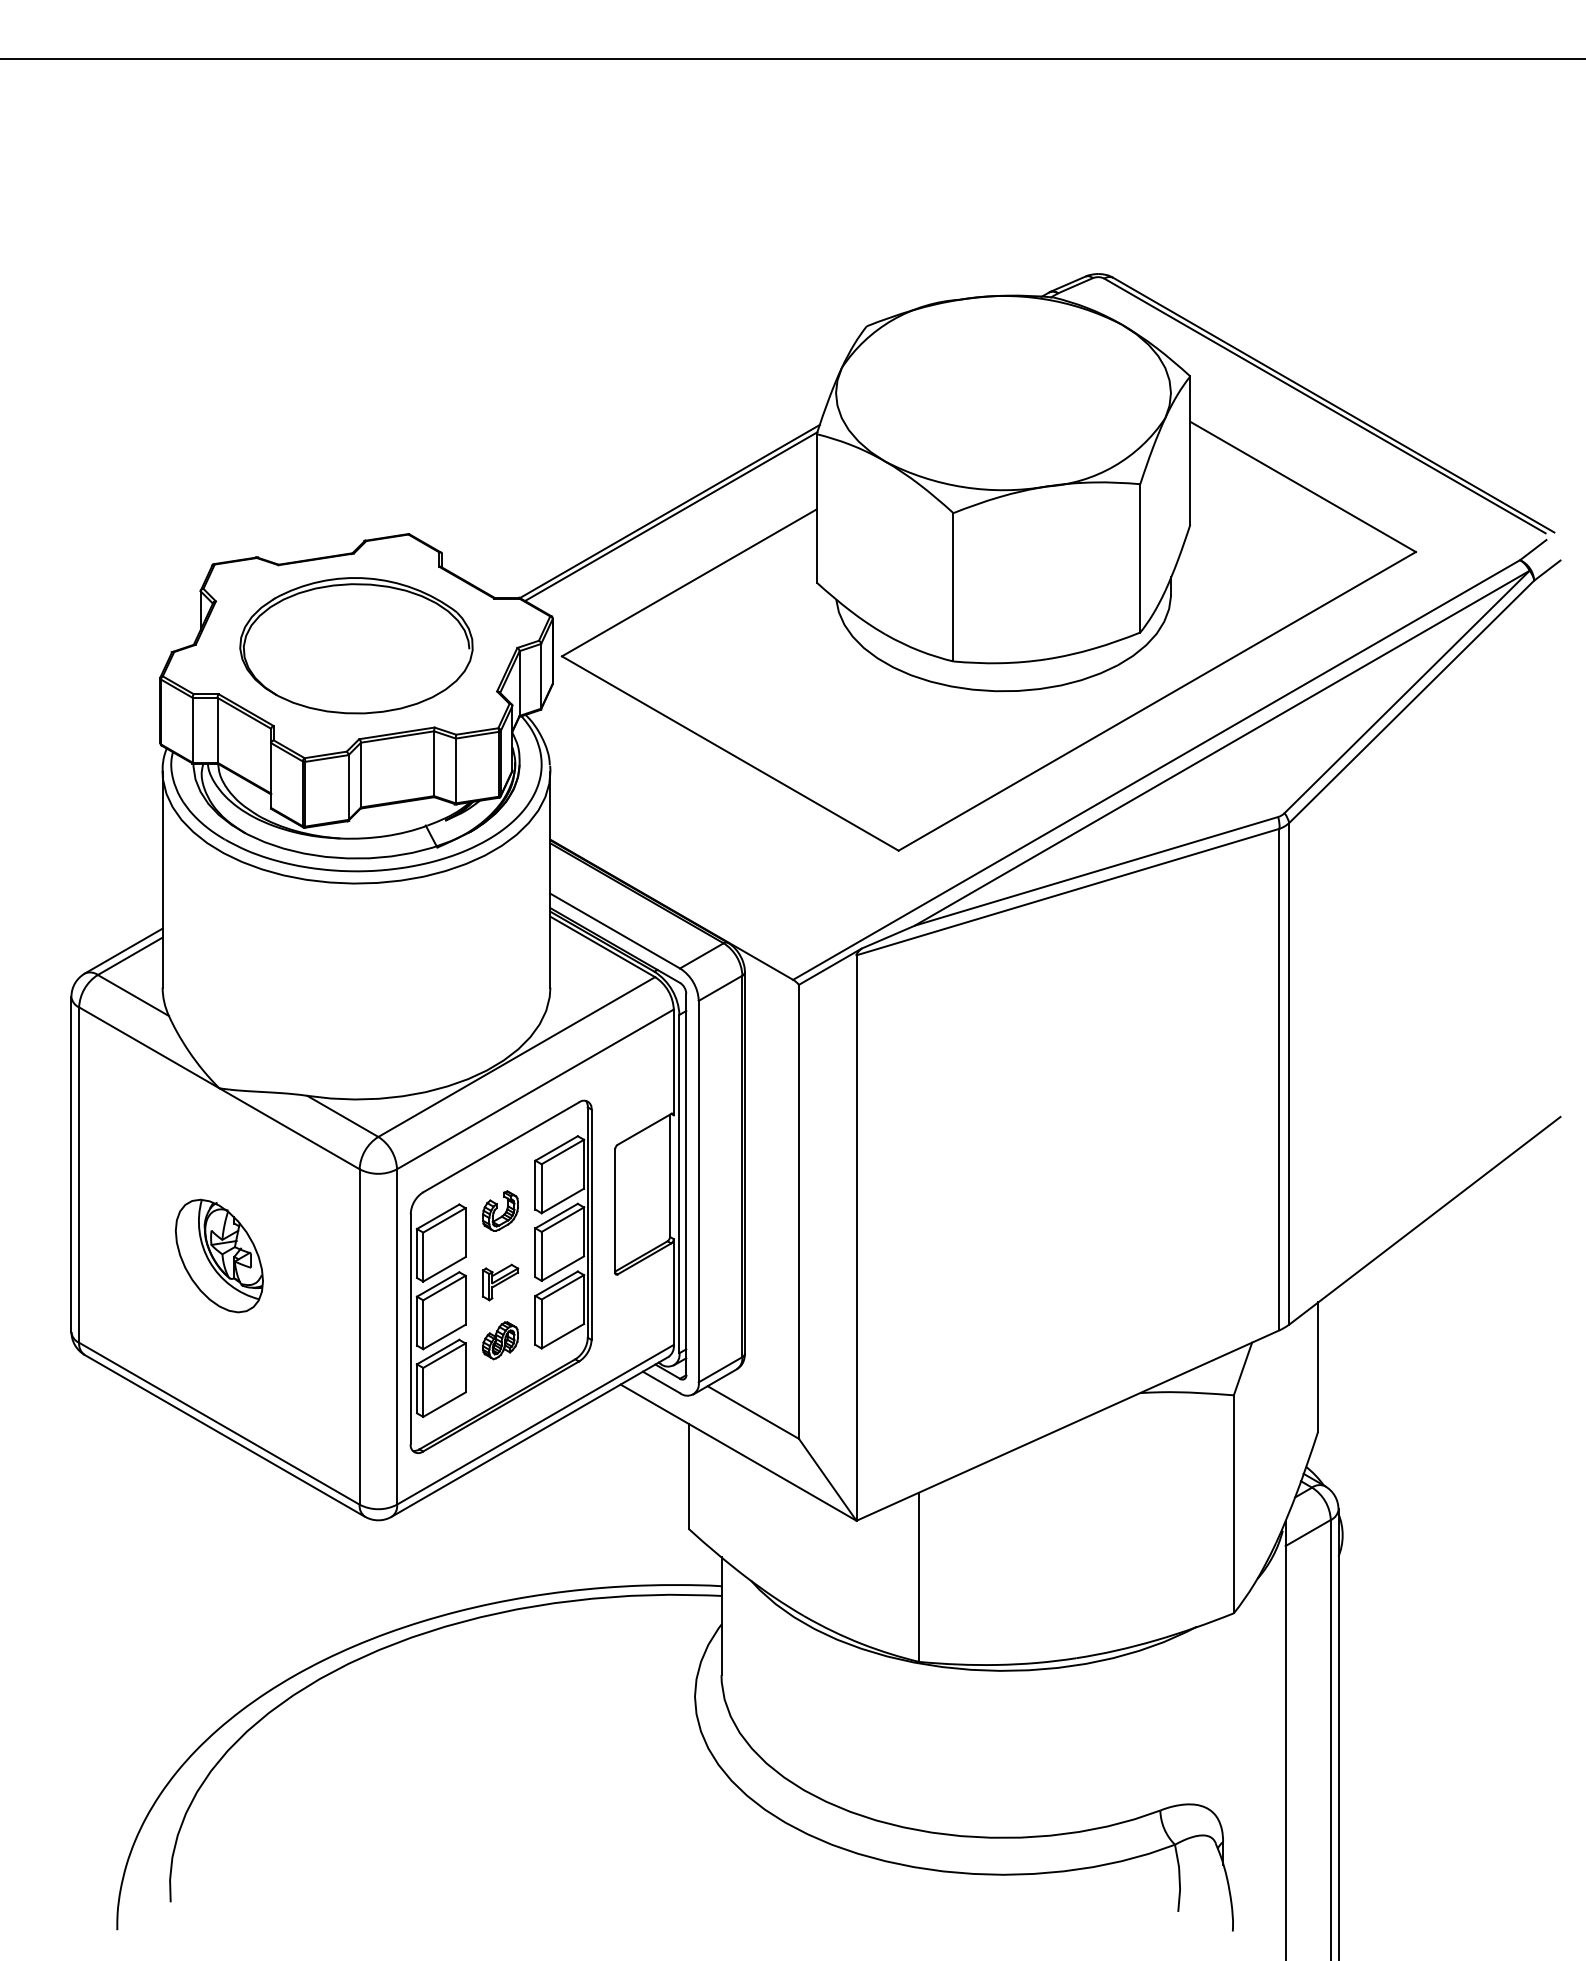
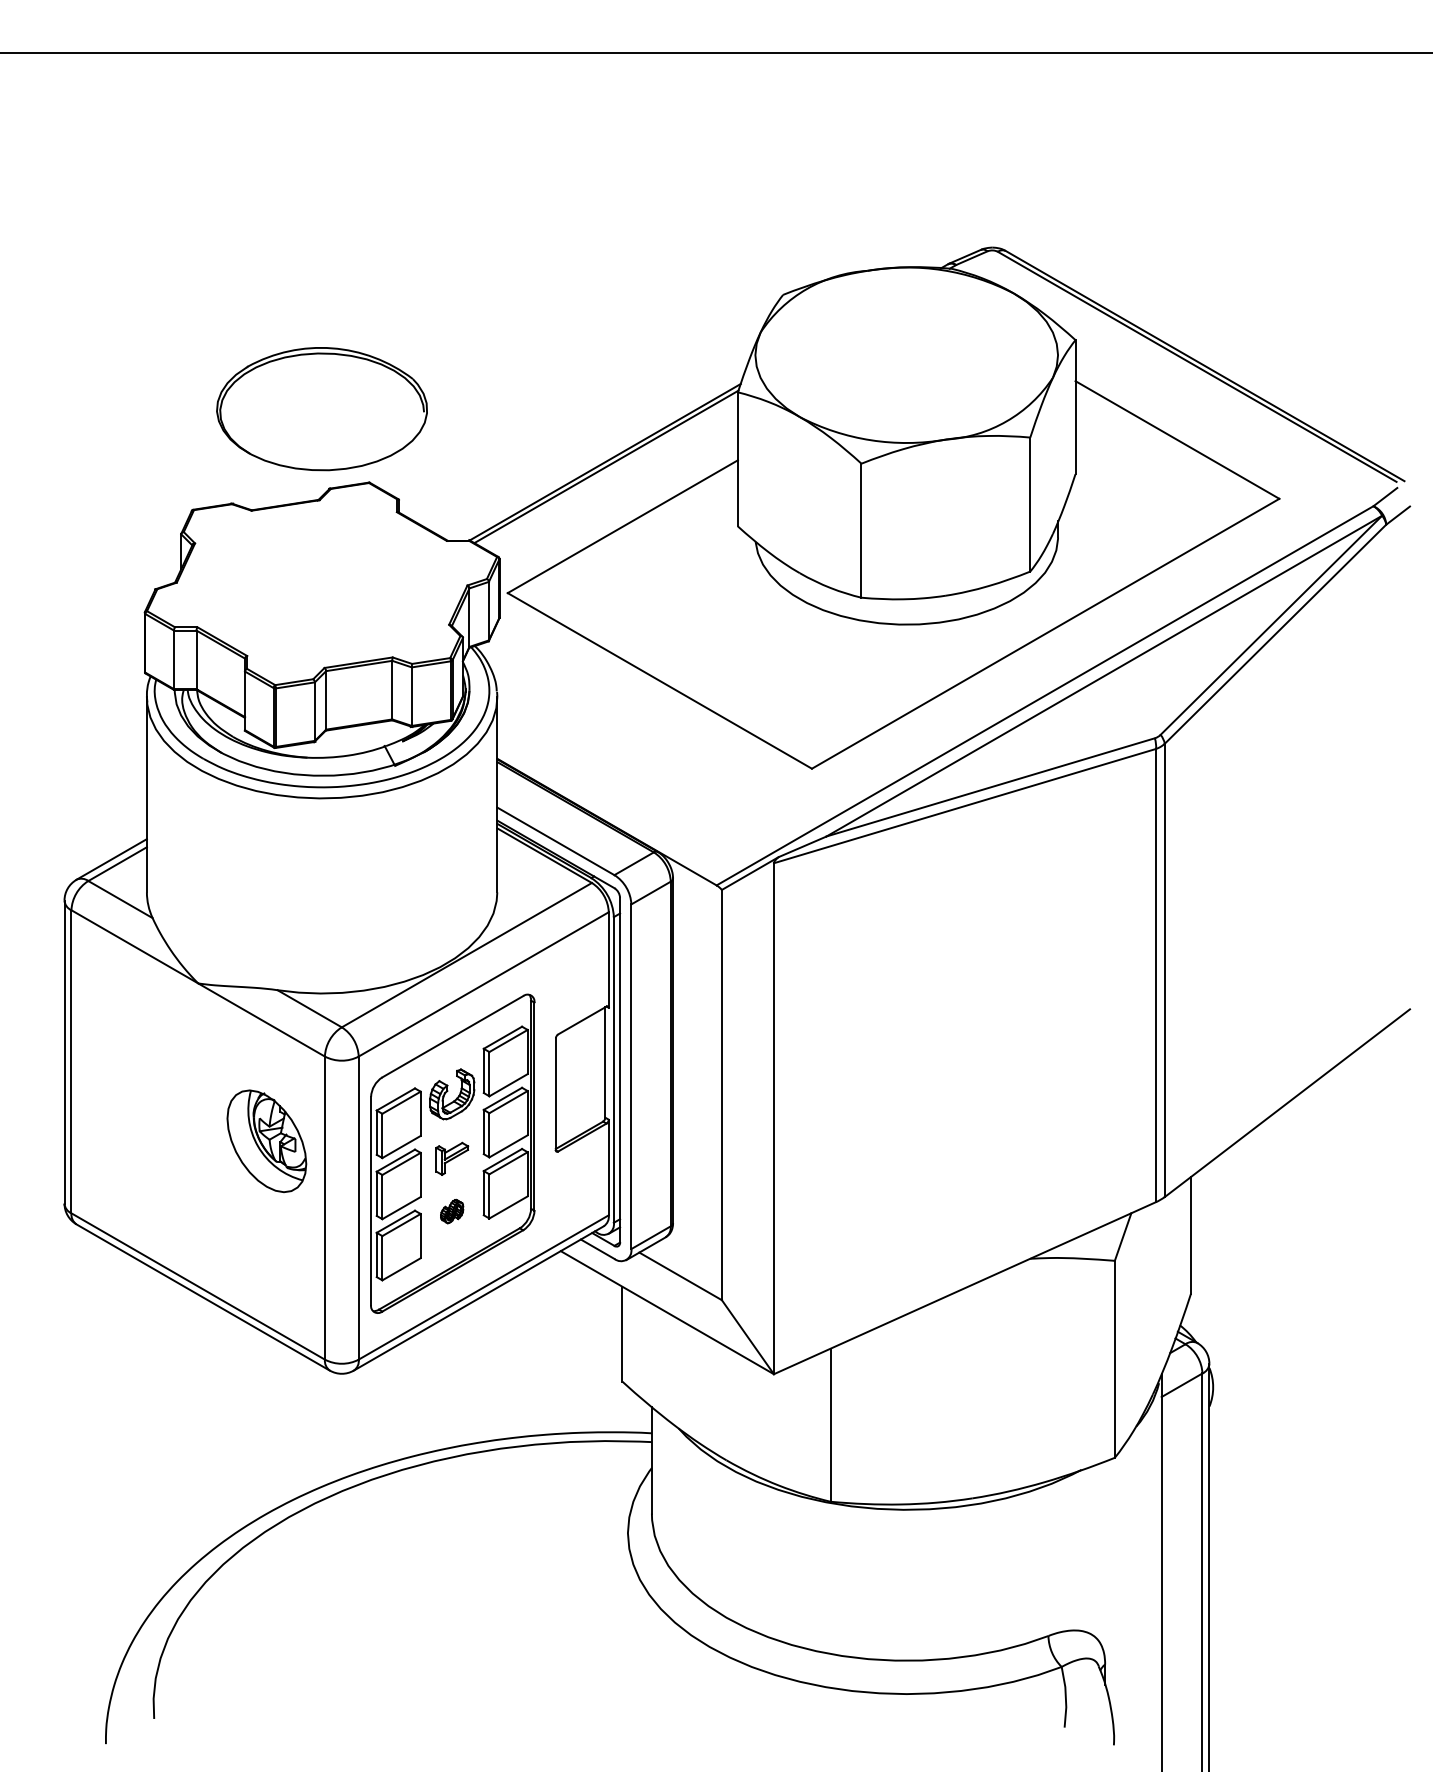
part: (356, 645) -> (322, 408), moved
part: (500, 1210) -> (452, 1093), size x1.4
part: (219, 1255) -> (266, 1140), moved
part: (500, 1340) -> (452, 1211), size x0.7

